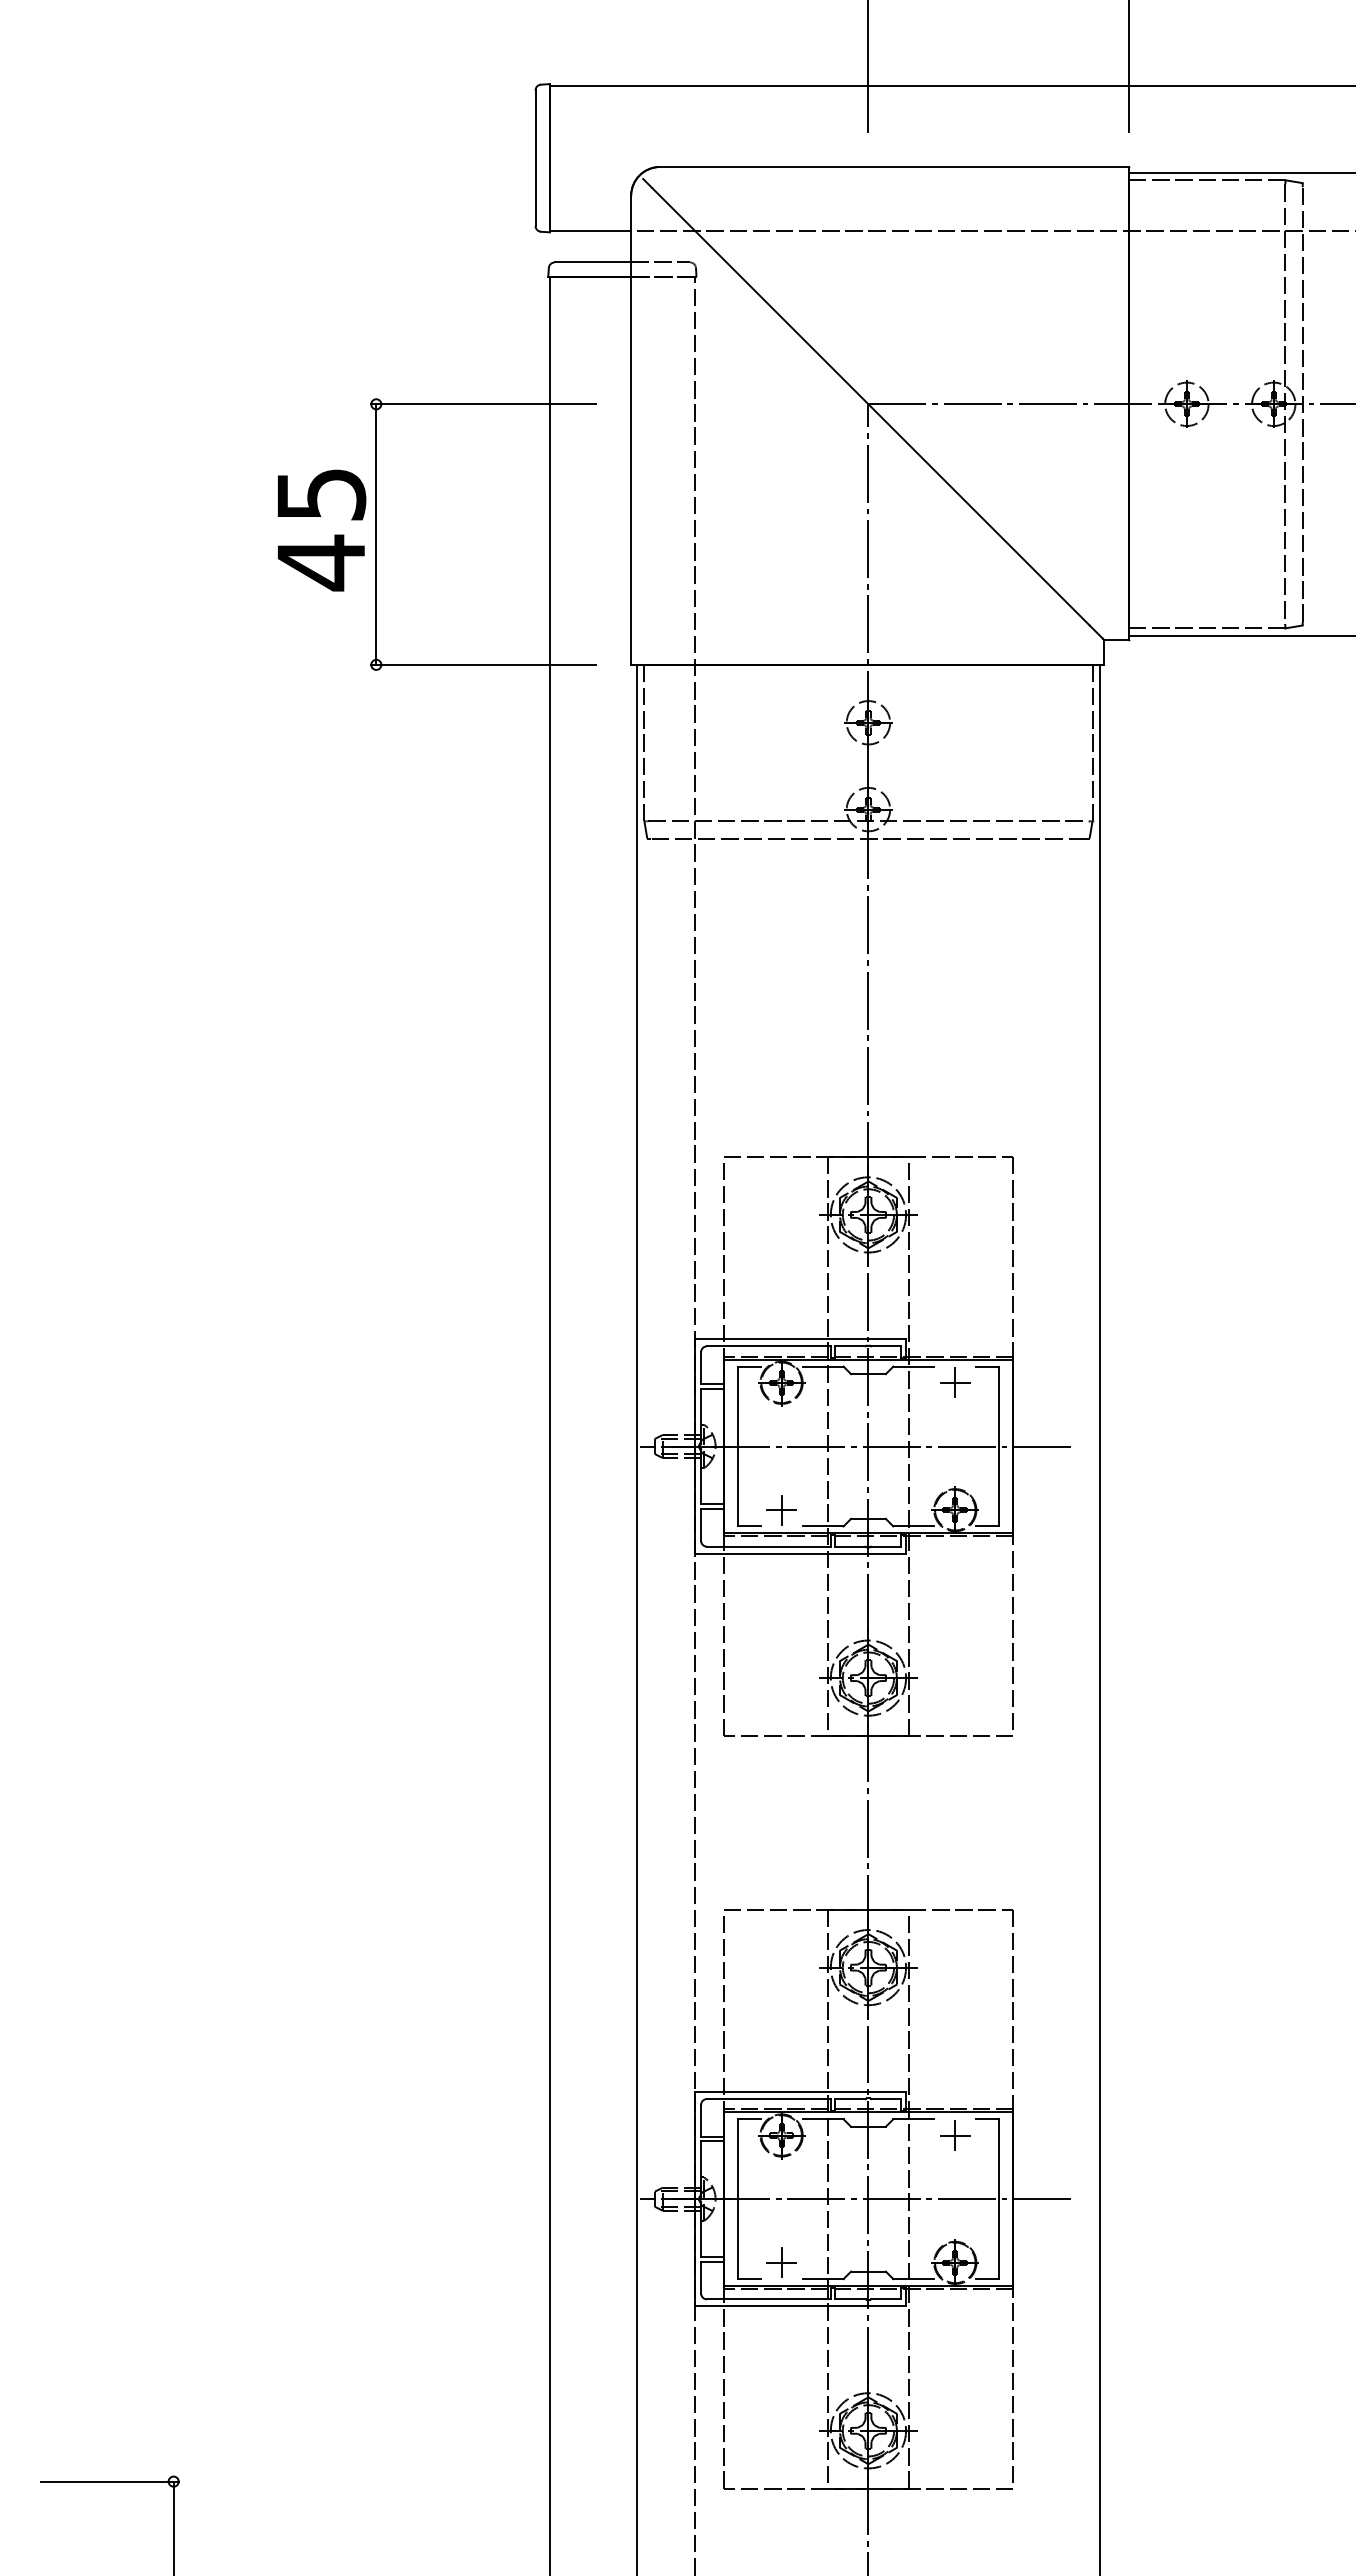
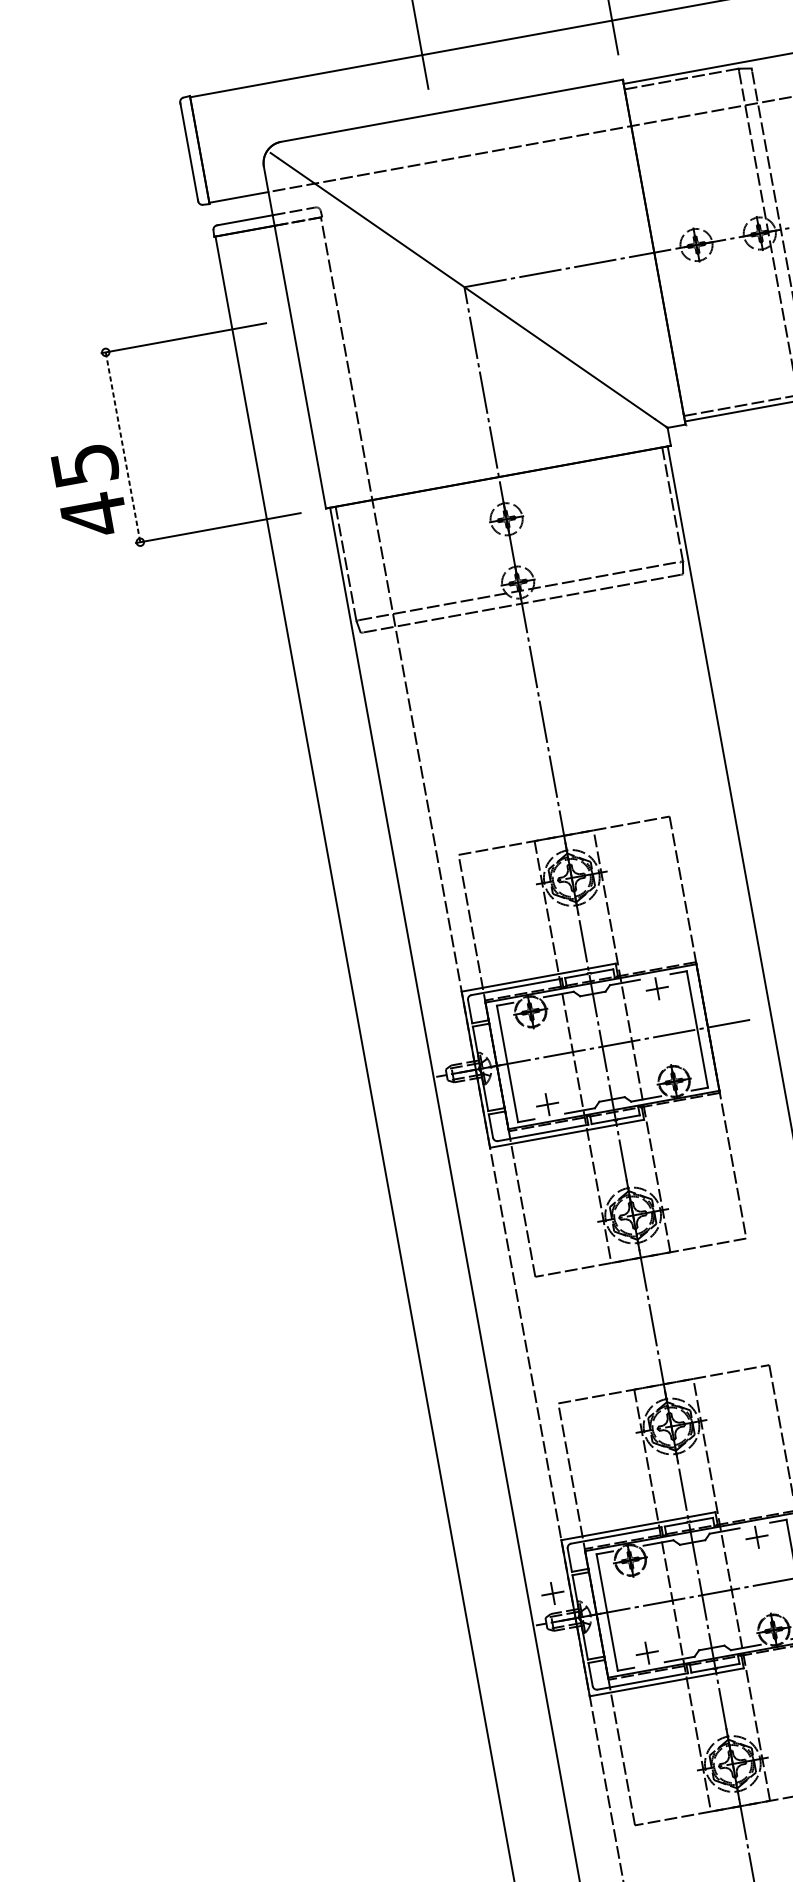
text: (322, 530) -> (90, 491), moved
line: (376, 535) -> (123, 447), solid -> dashed
part: (670, 2160) -> (552, 1593), added

